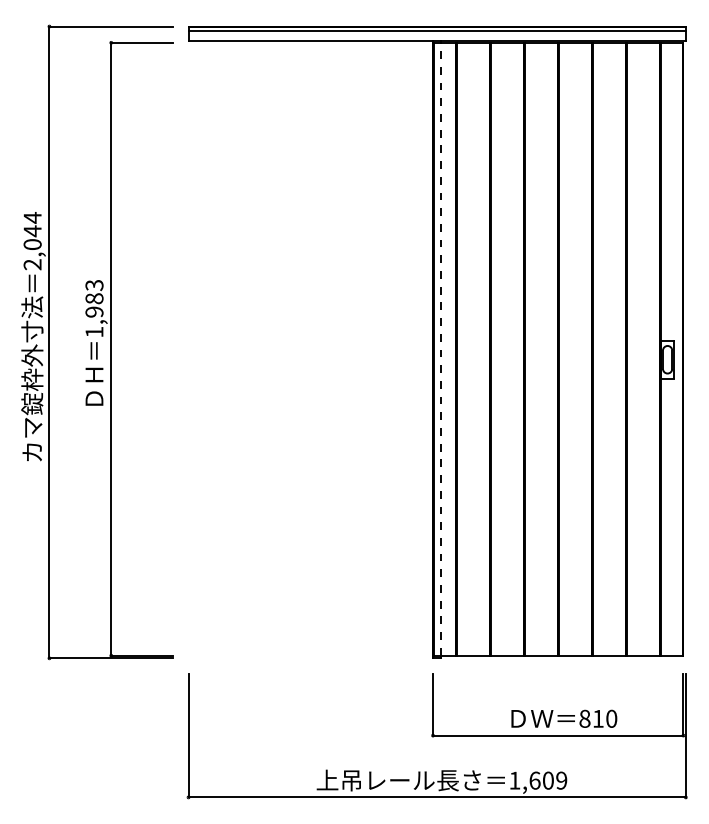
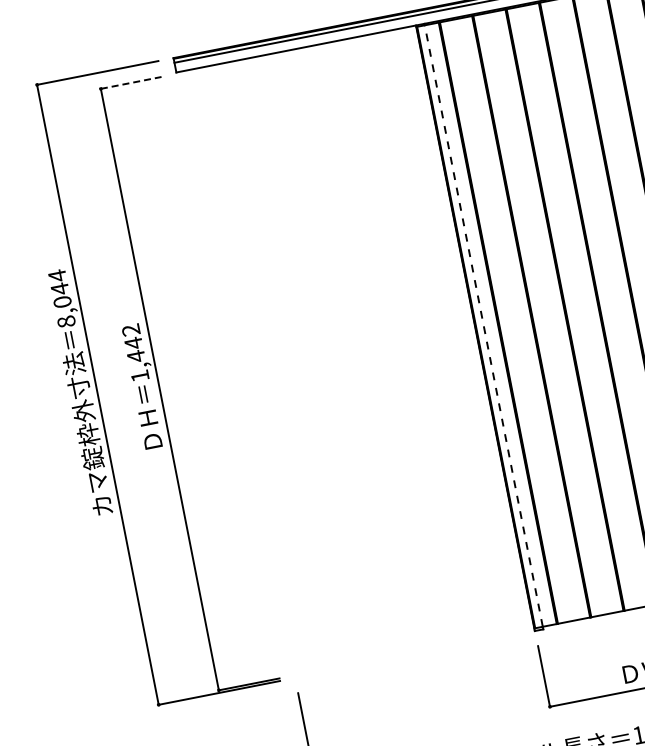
line: (142, 42) -> (131, 82), solid -> dashed
text: (32, 264) -> (66, 321), 2,044 -> 8,044
text: (94, 298) -> (133, 343), 1,983 -> 1,442

